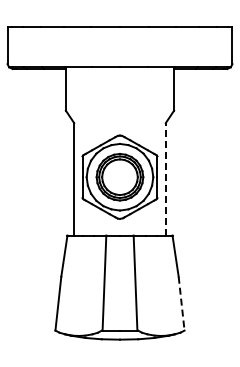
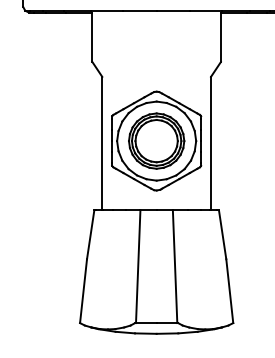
line: (165, 178) -> (210, 142), dashed -> solid
line: (181, 304) -> (229, 292), dashed -> solid

